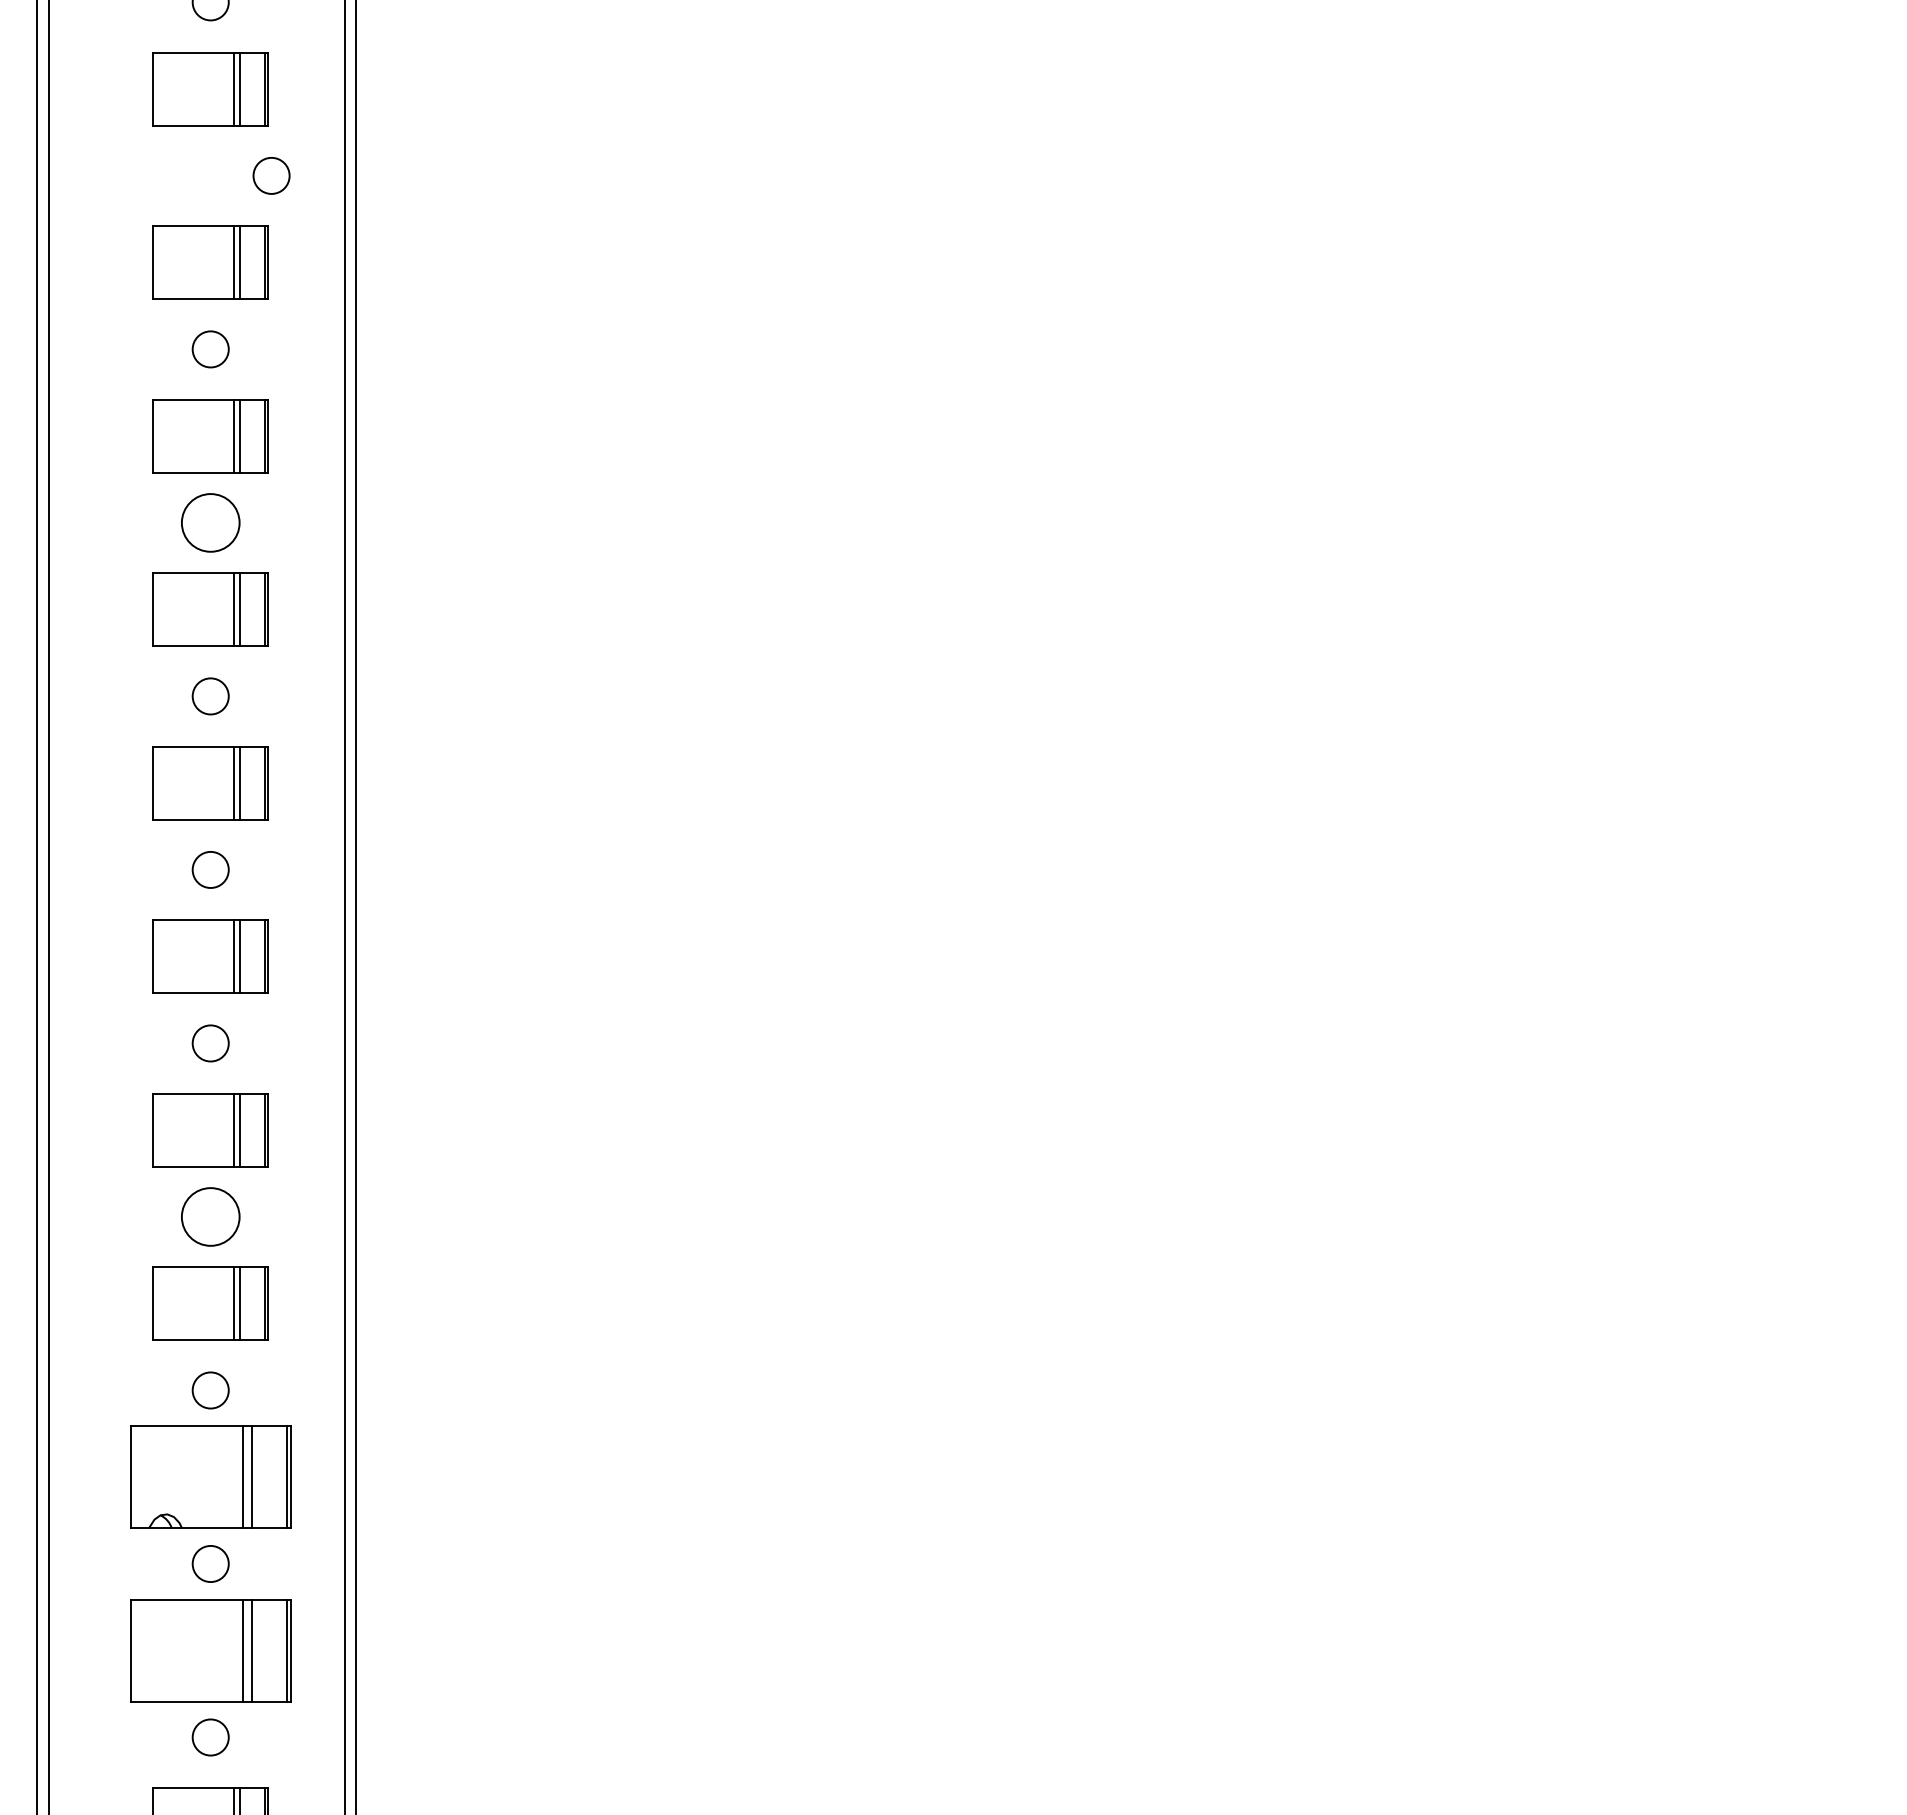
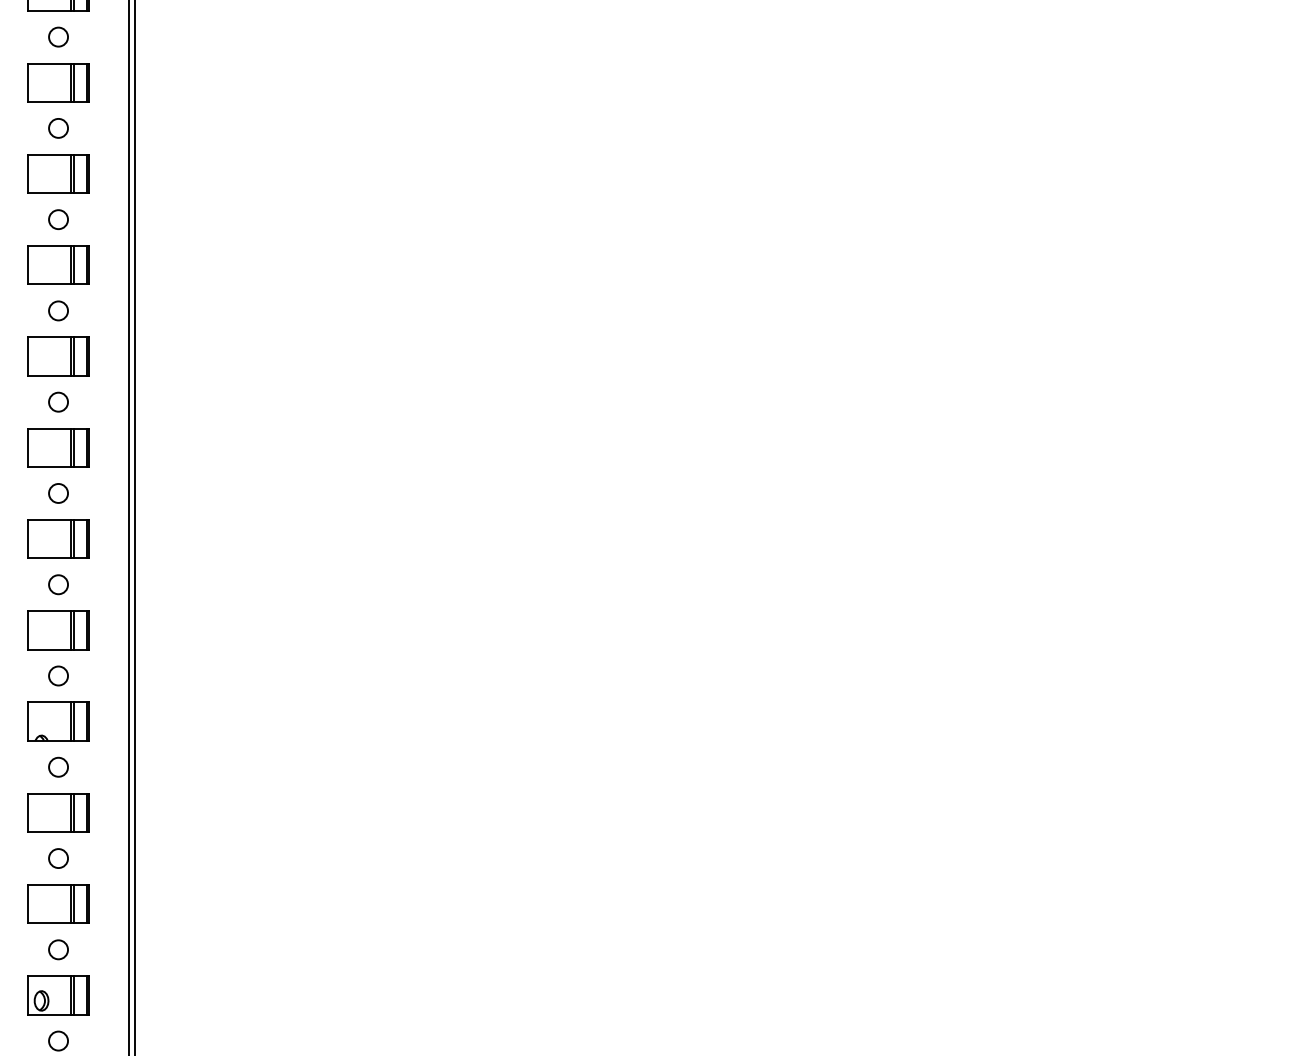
circle: (271, 174) -> (58, 36), moved
circle: (210, 522) -> (58, 219), size x0.62
circle: (210, 1216) -> (58, 584), size x0.62
part: (210, 1476) -> (58, 721), size x0.71
part: (210, 1649) -> (58, 812), size x0.71

